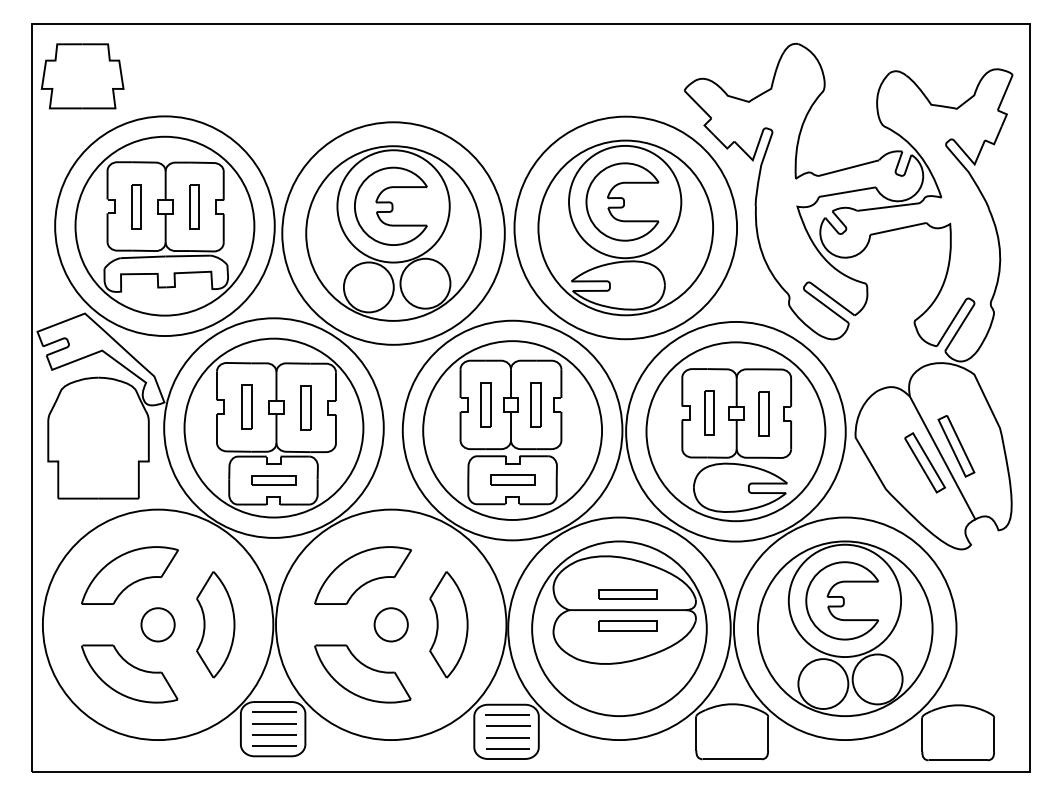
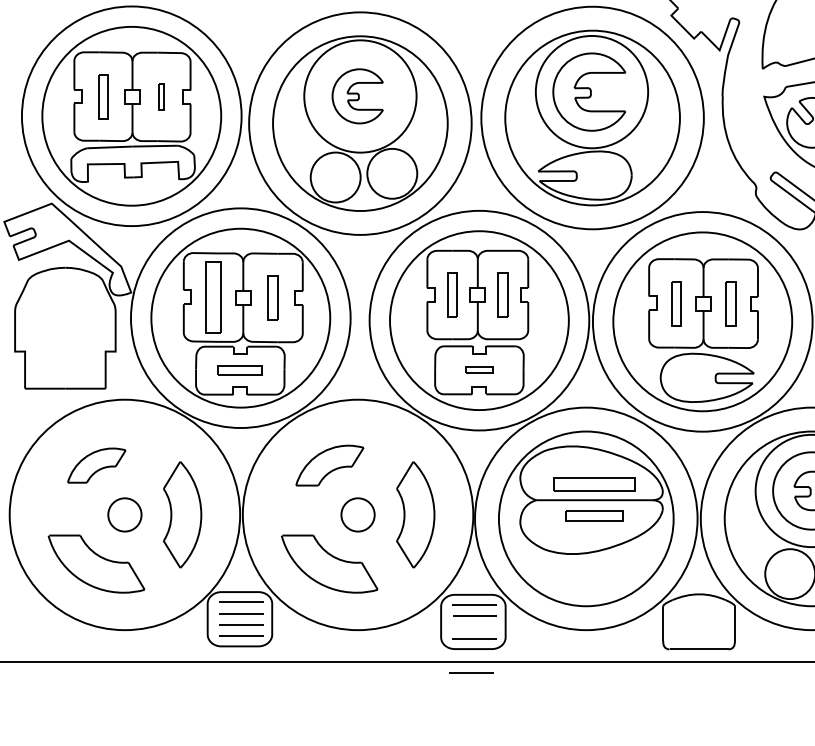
part: (390, 205) -> (357, 95), size x0.7
part: (194, 206) -> (161, 96), size x0.6
part: (246, 406) -> (213, 296), size x1.6
part: (512, 479) -> (479, 369), size x0.6
part: (129, 575) -> (96, 465), size x0.6
part: (362, 575) -> (329, 465), size x0.7
part: (627, 594) -> (594, 484), size x1.4
line: (507, 737) -> (471, 672), moved

